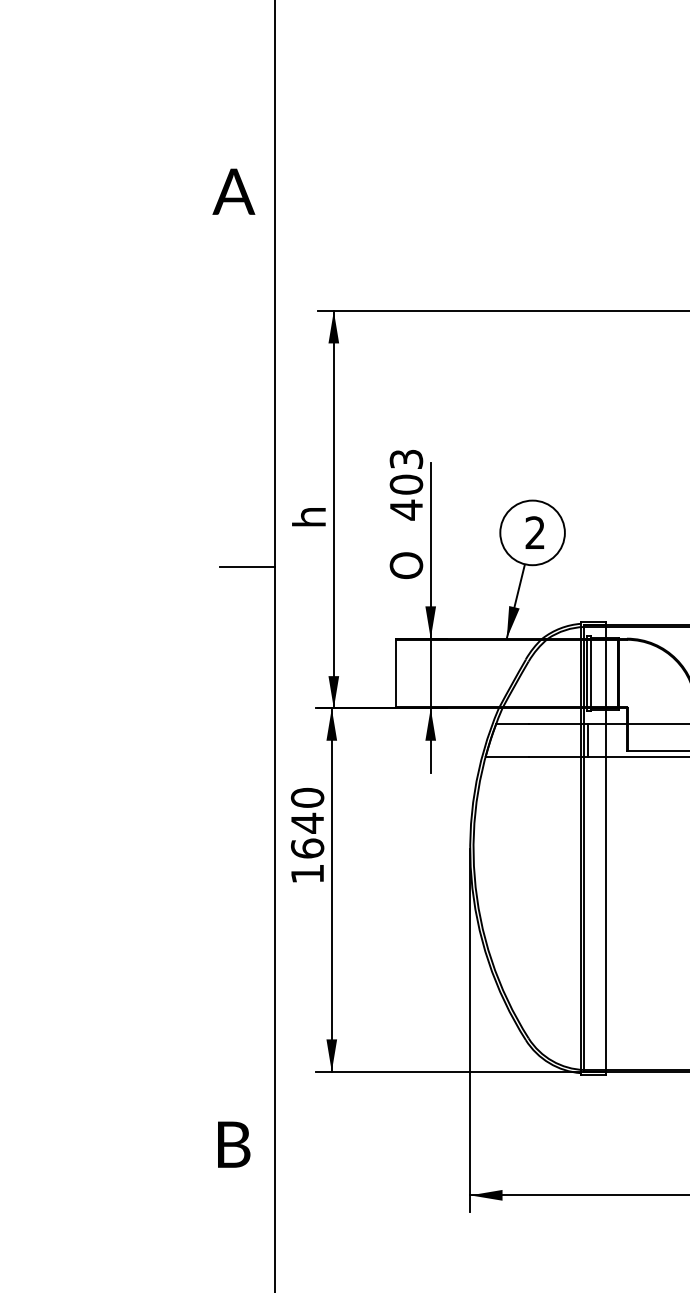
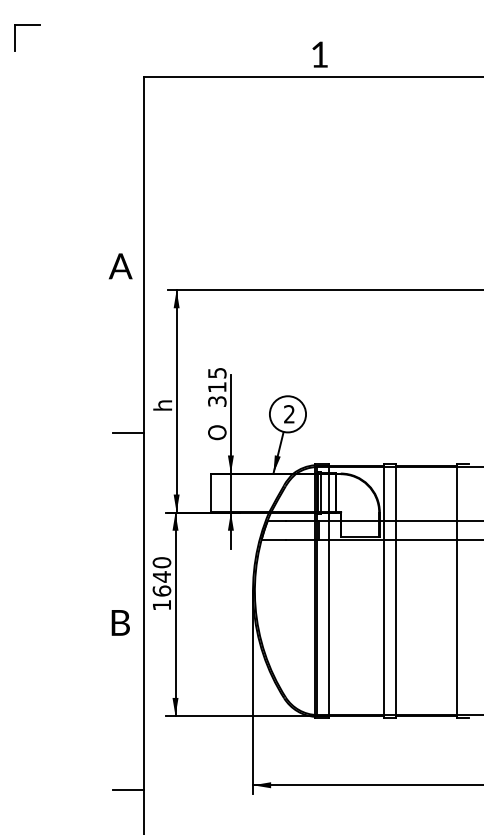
text: (233, 192) -> (120, 266), moved
text: (406, 484) -> (217, 387), 403 -> 315
text: (233, 1143) -> (120, 622), moved
line: (246, 1202) -> (127, 789), added

